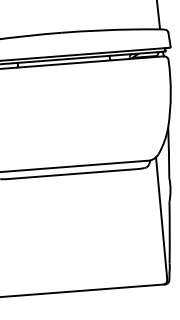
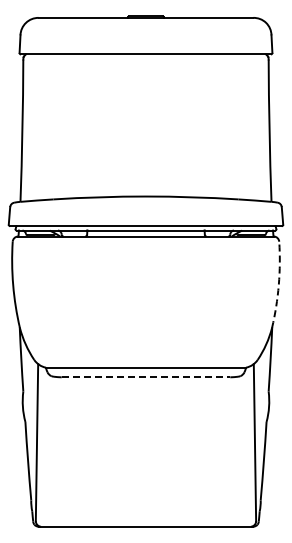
arc: (170, 94) -> (278, 285), solid -> dashed
line: (72, 174) -> (146, 377), solid -> dashed

